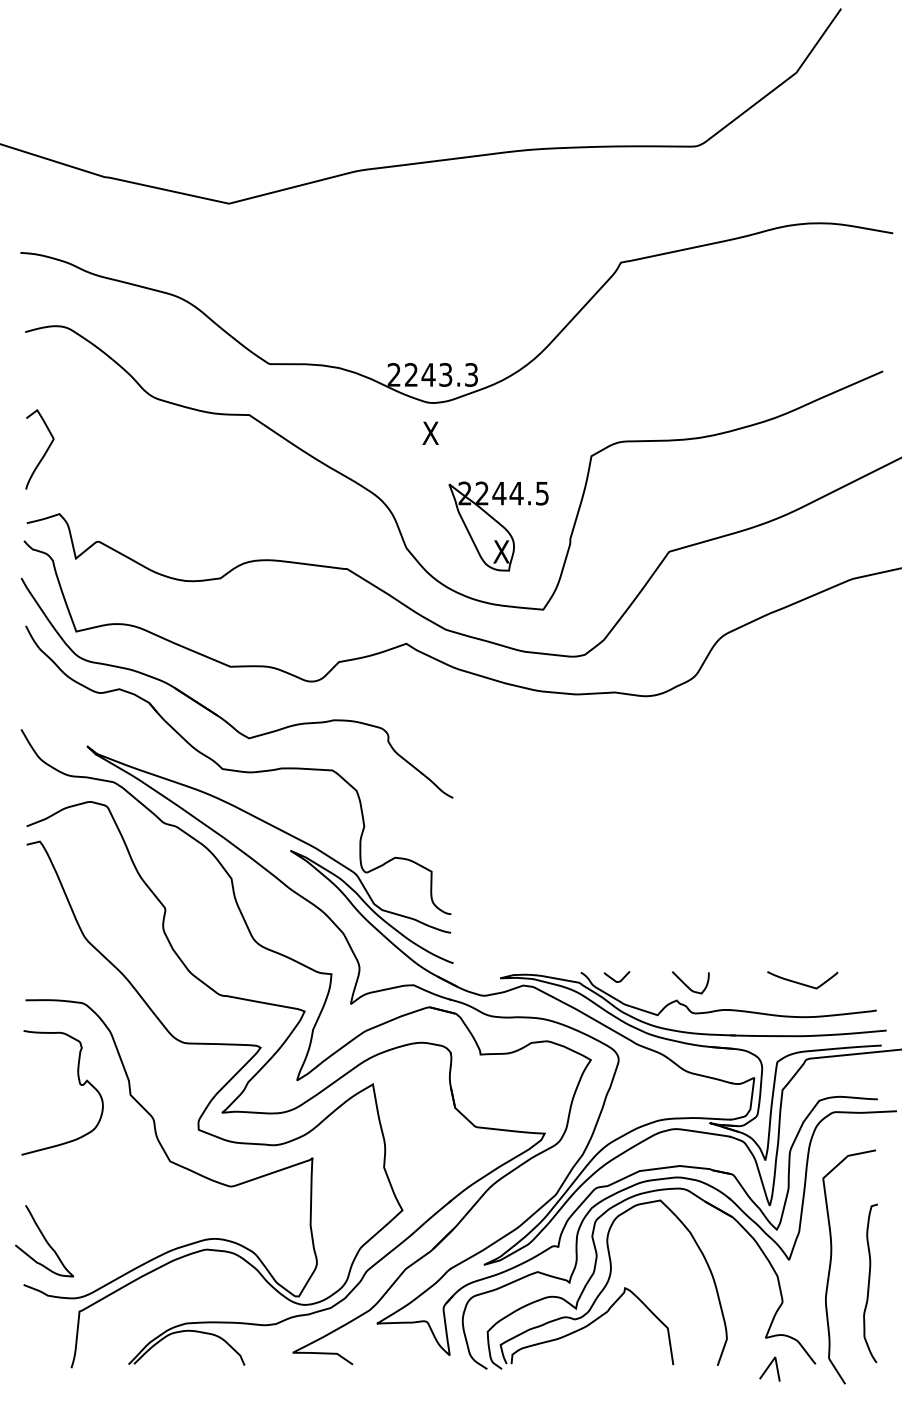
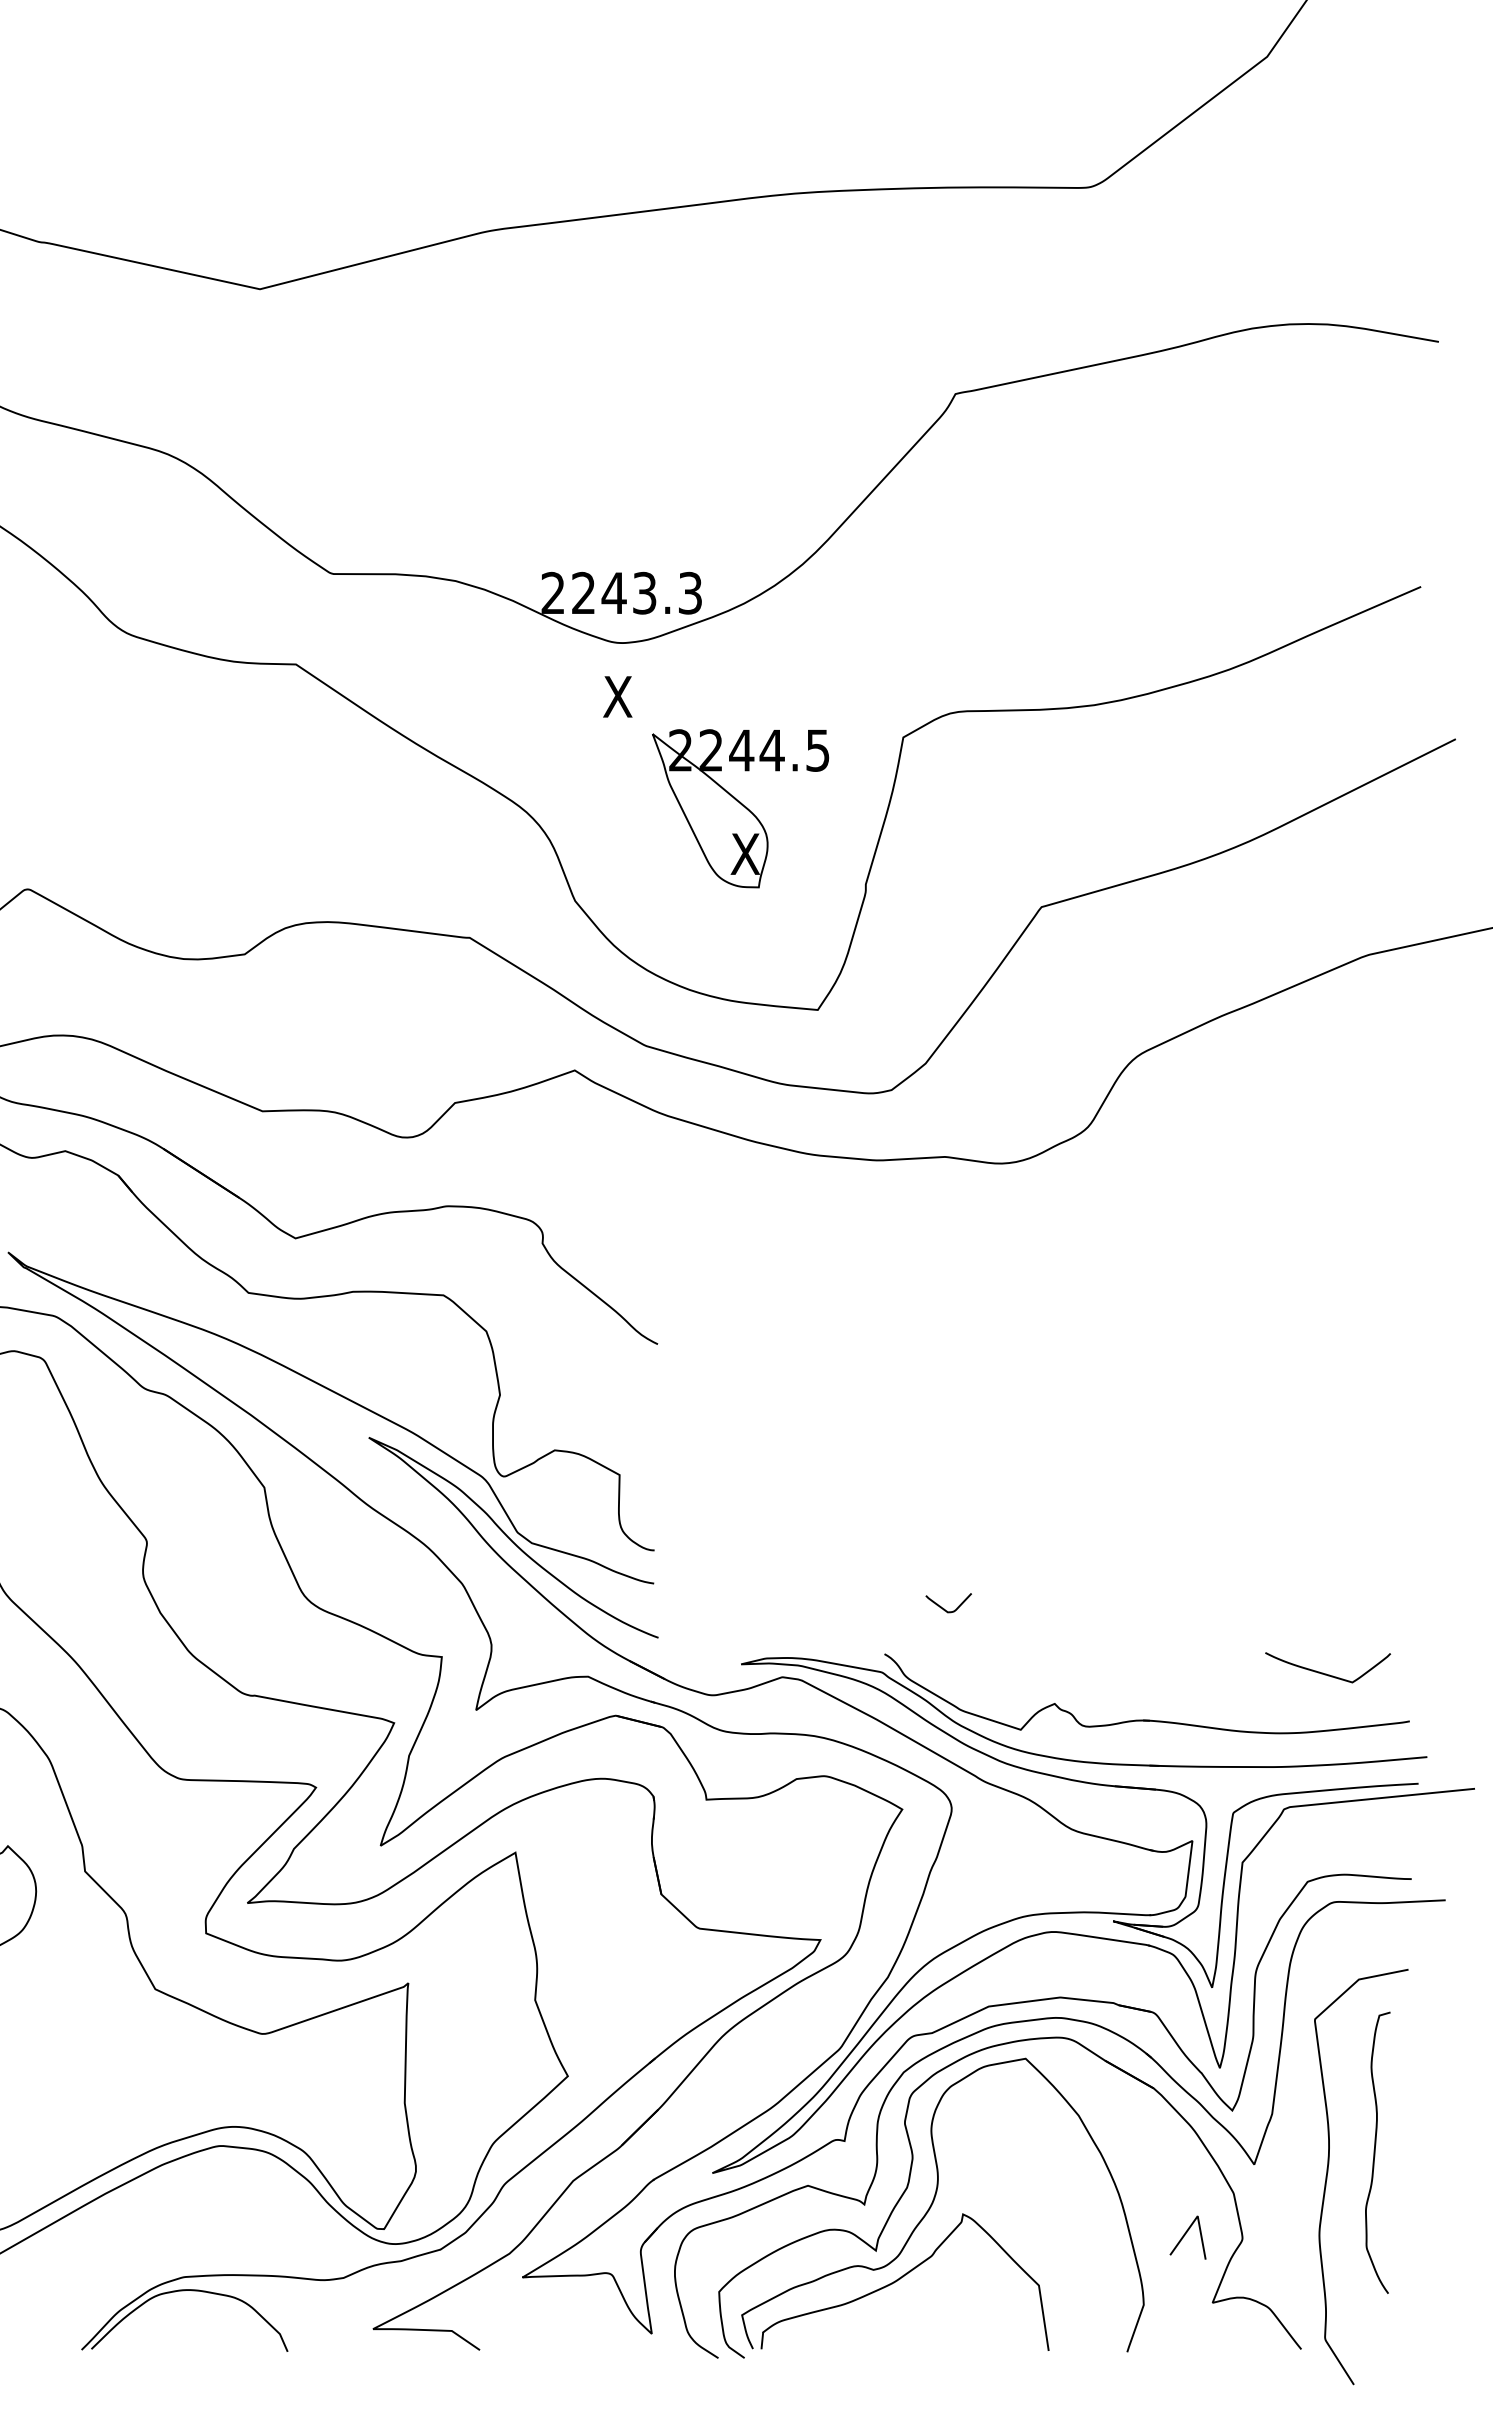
part: (498, 526) -> (740, 809), moved
curve: (613, 978) -> (942, 1606), moved
curve: (800, 982) -> (1324, 1671), moved
curve: (687, 985) -> (1073, 1677), removed
curve: (869, 1282) -> (1375, 2151), moved
line: (769, 1367) -> (1187, 2234), moved

